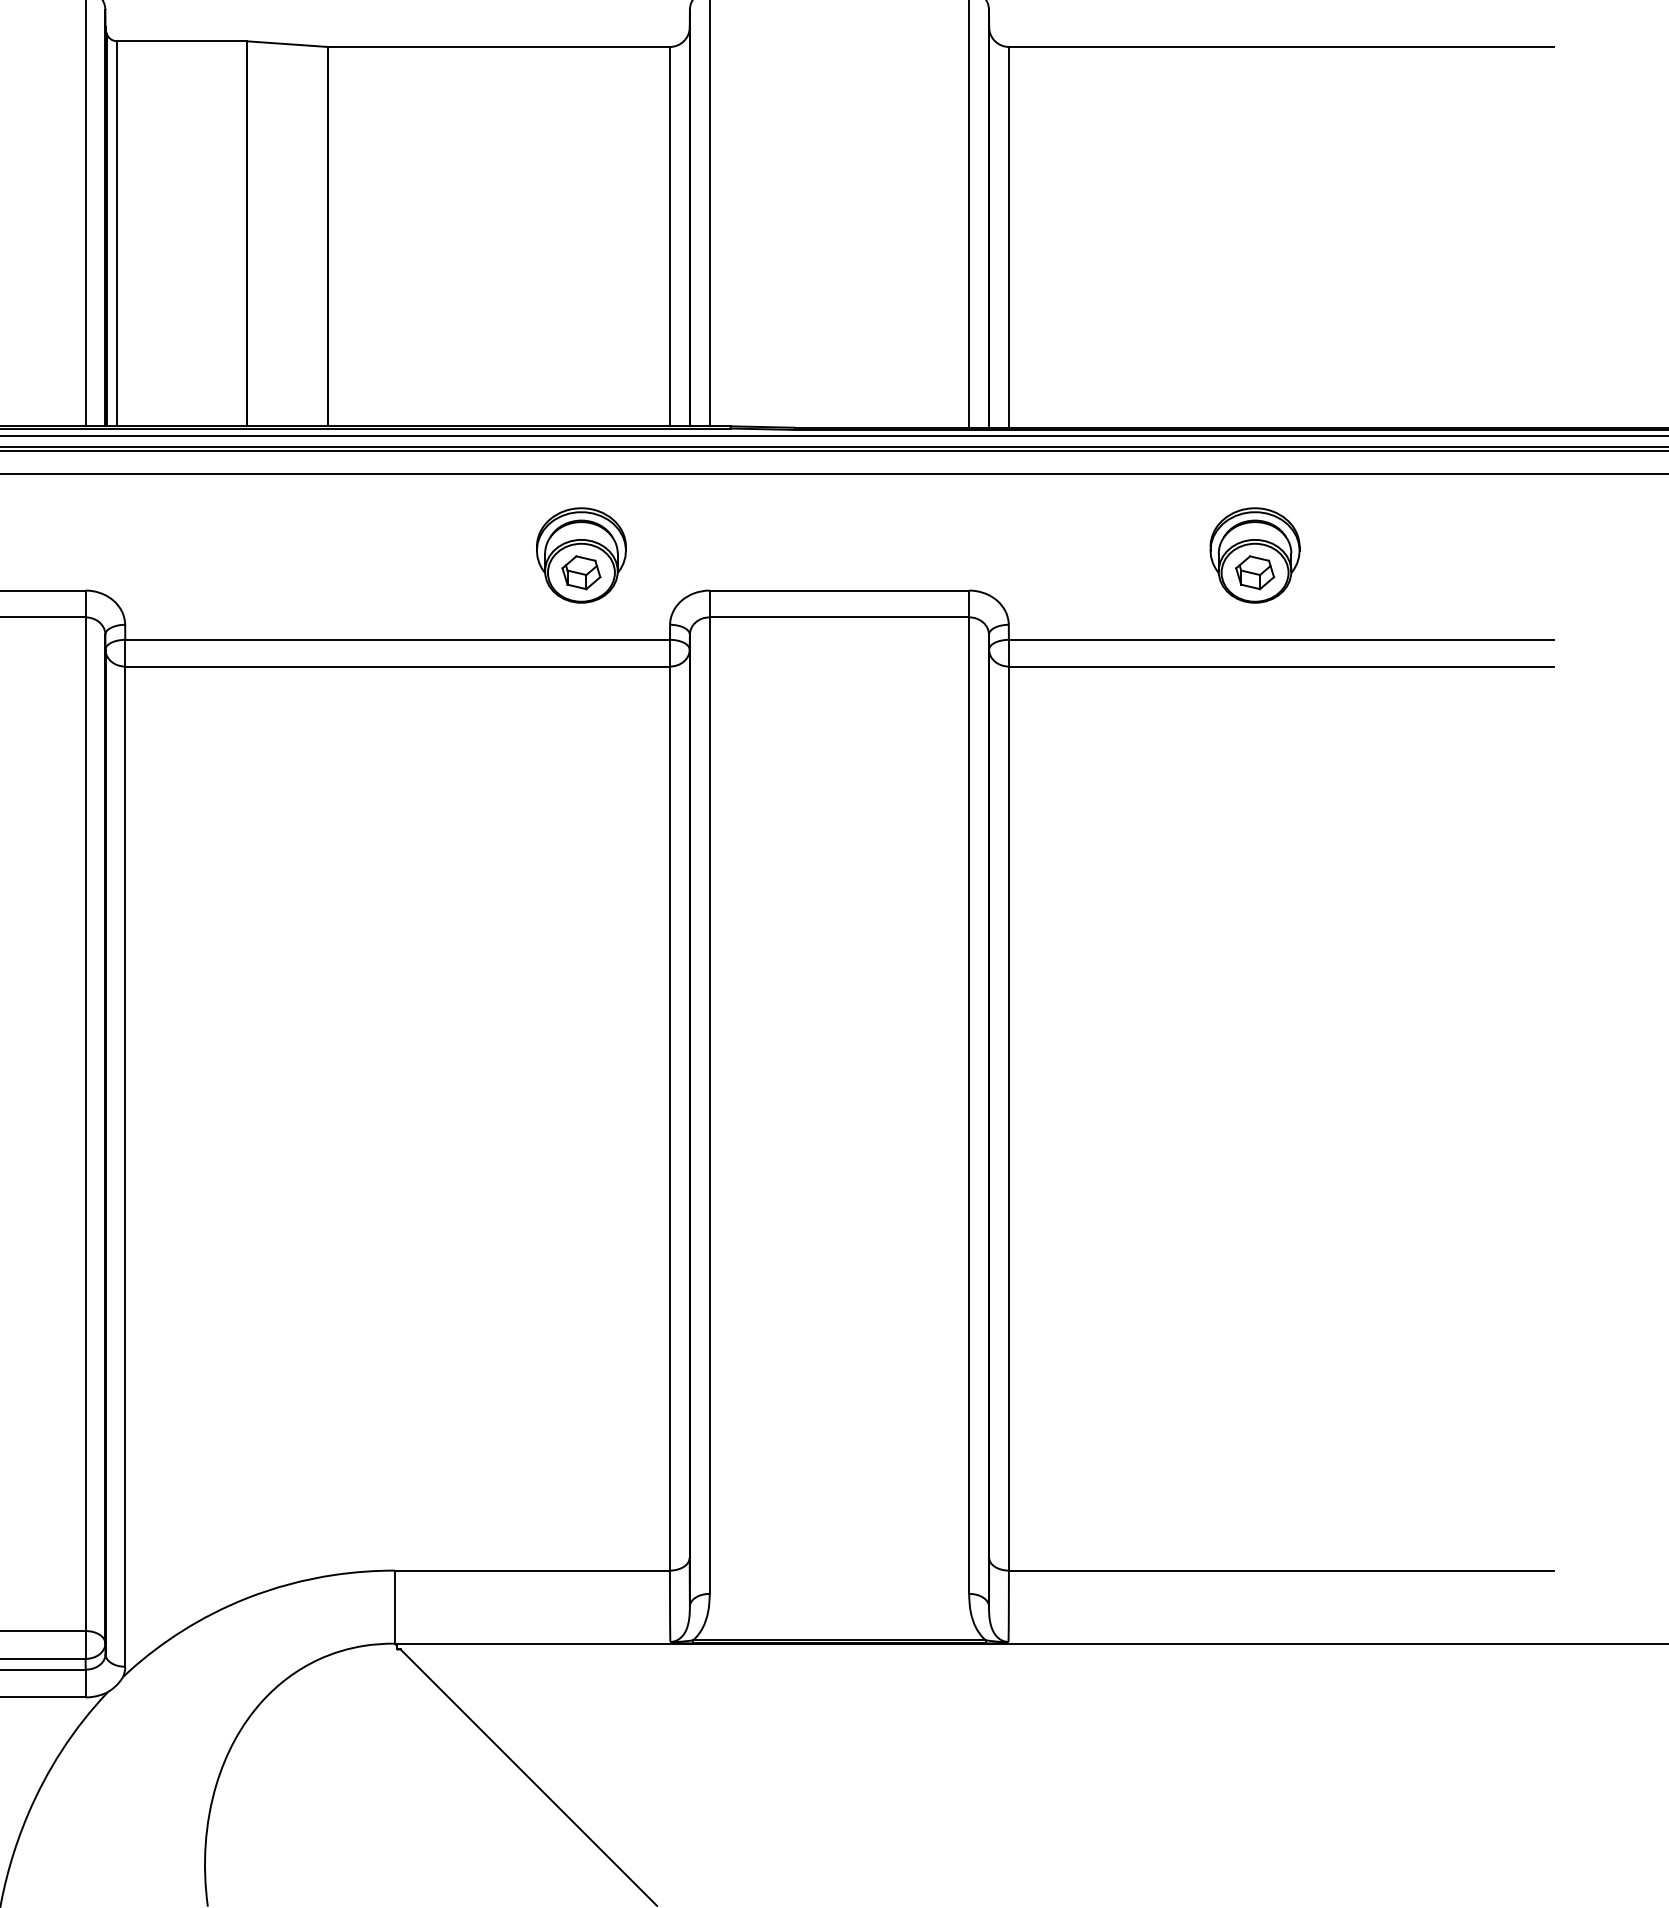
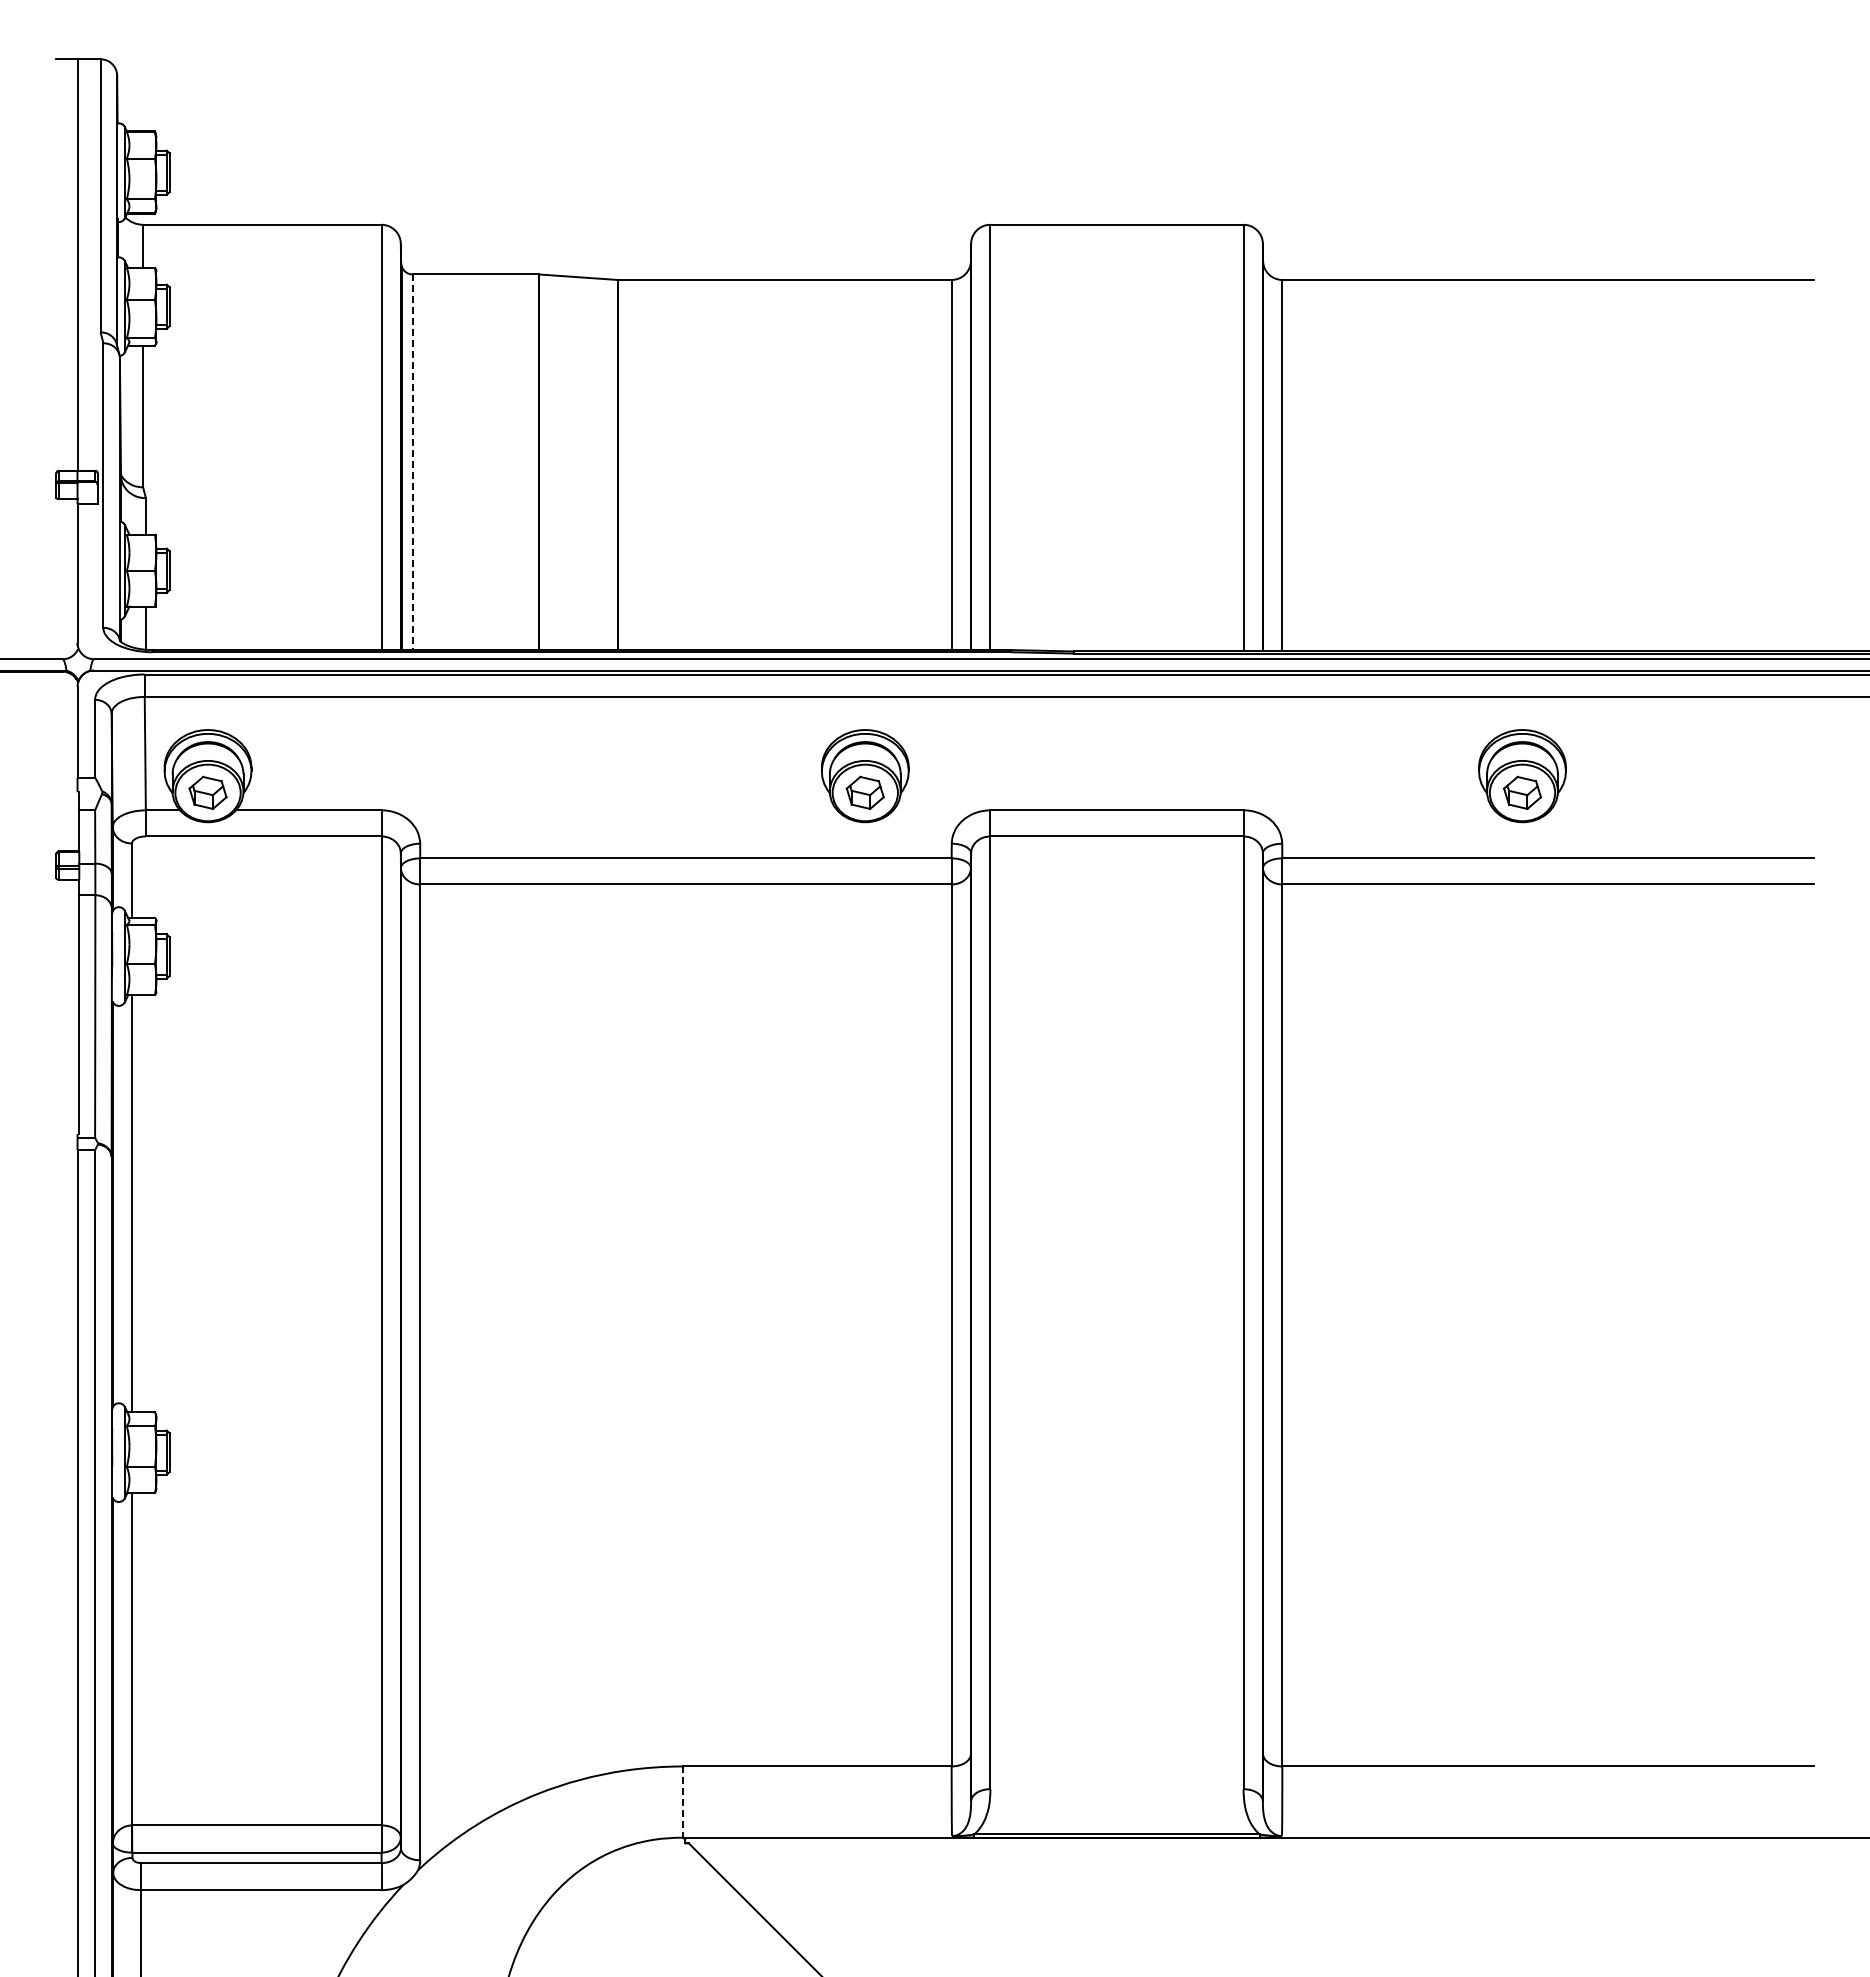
line: (117, 234) -> (412, 462), solid -> dashed
line: (395, 1607) -> (683, 1802), solid -> dashed

